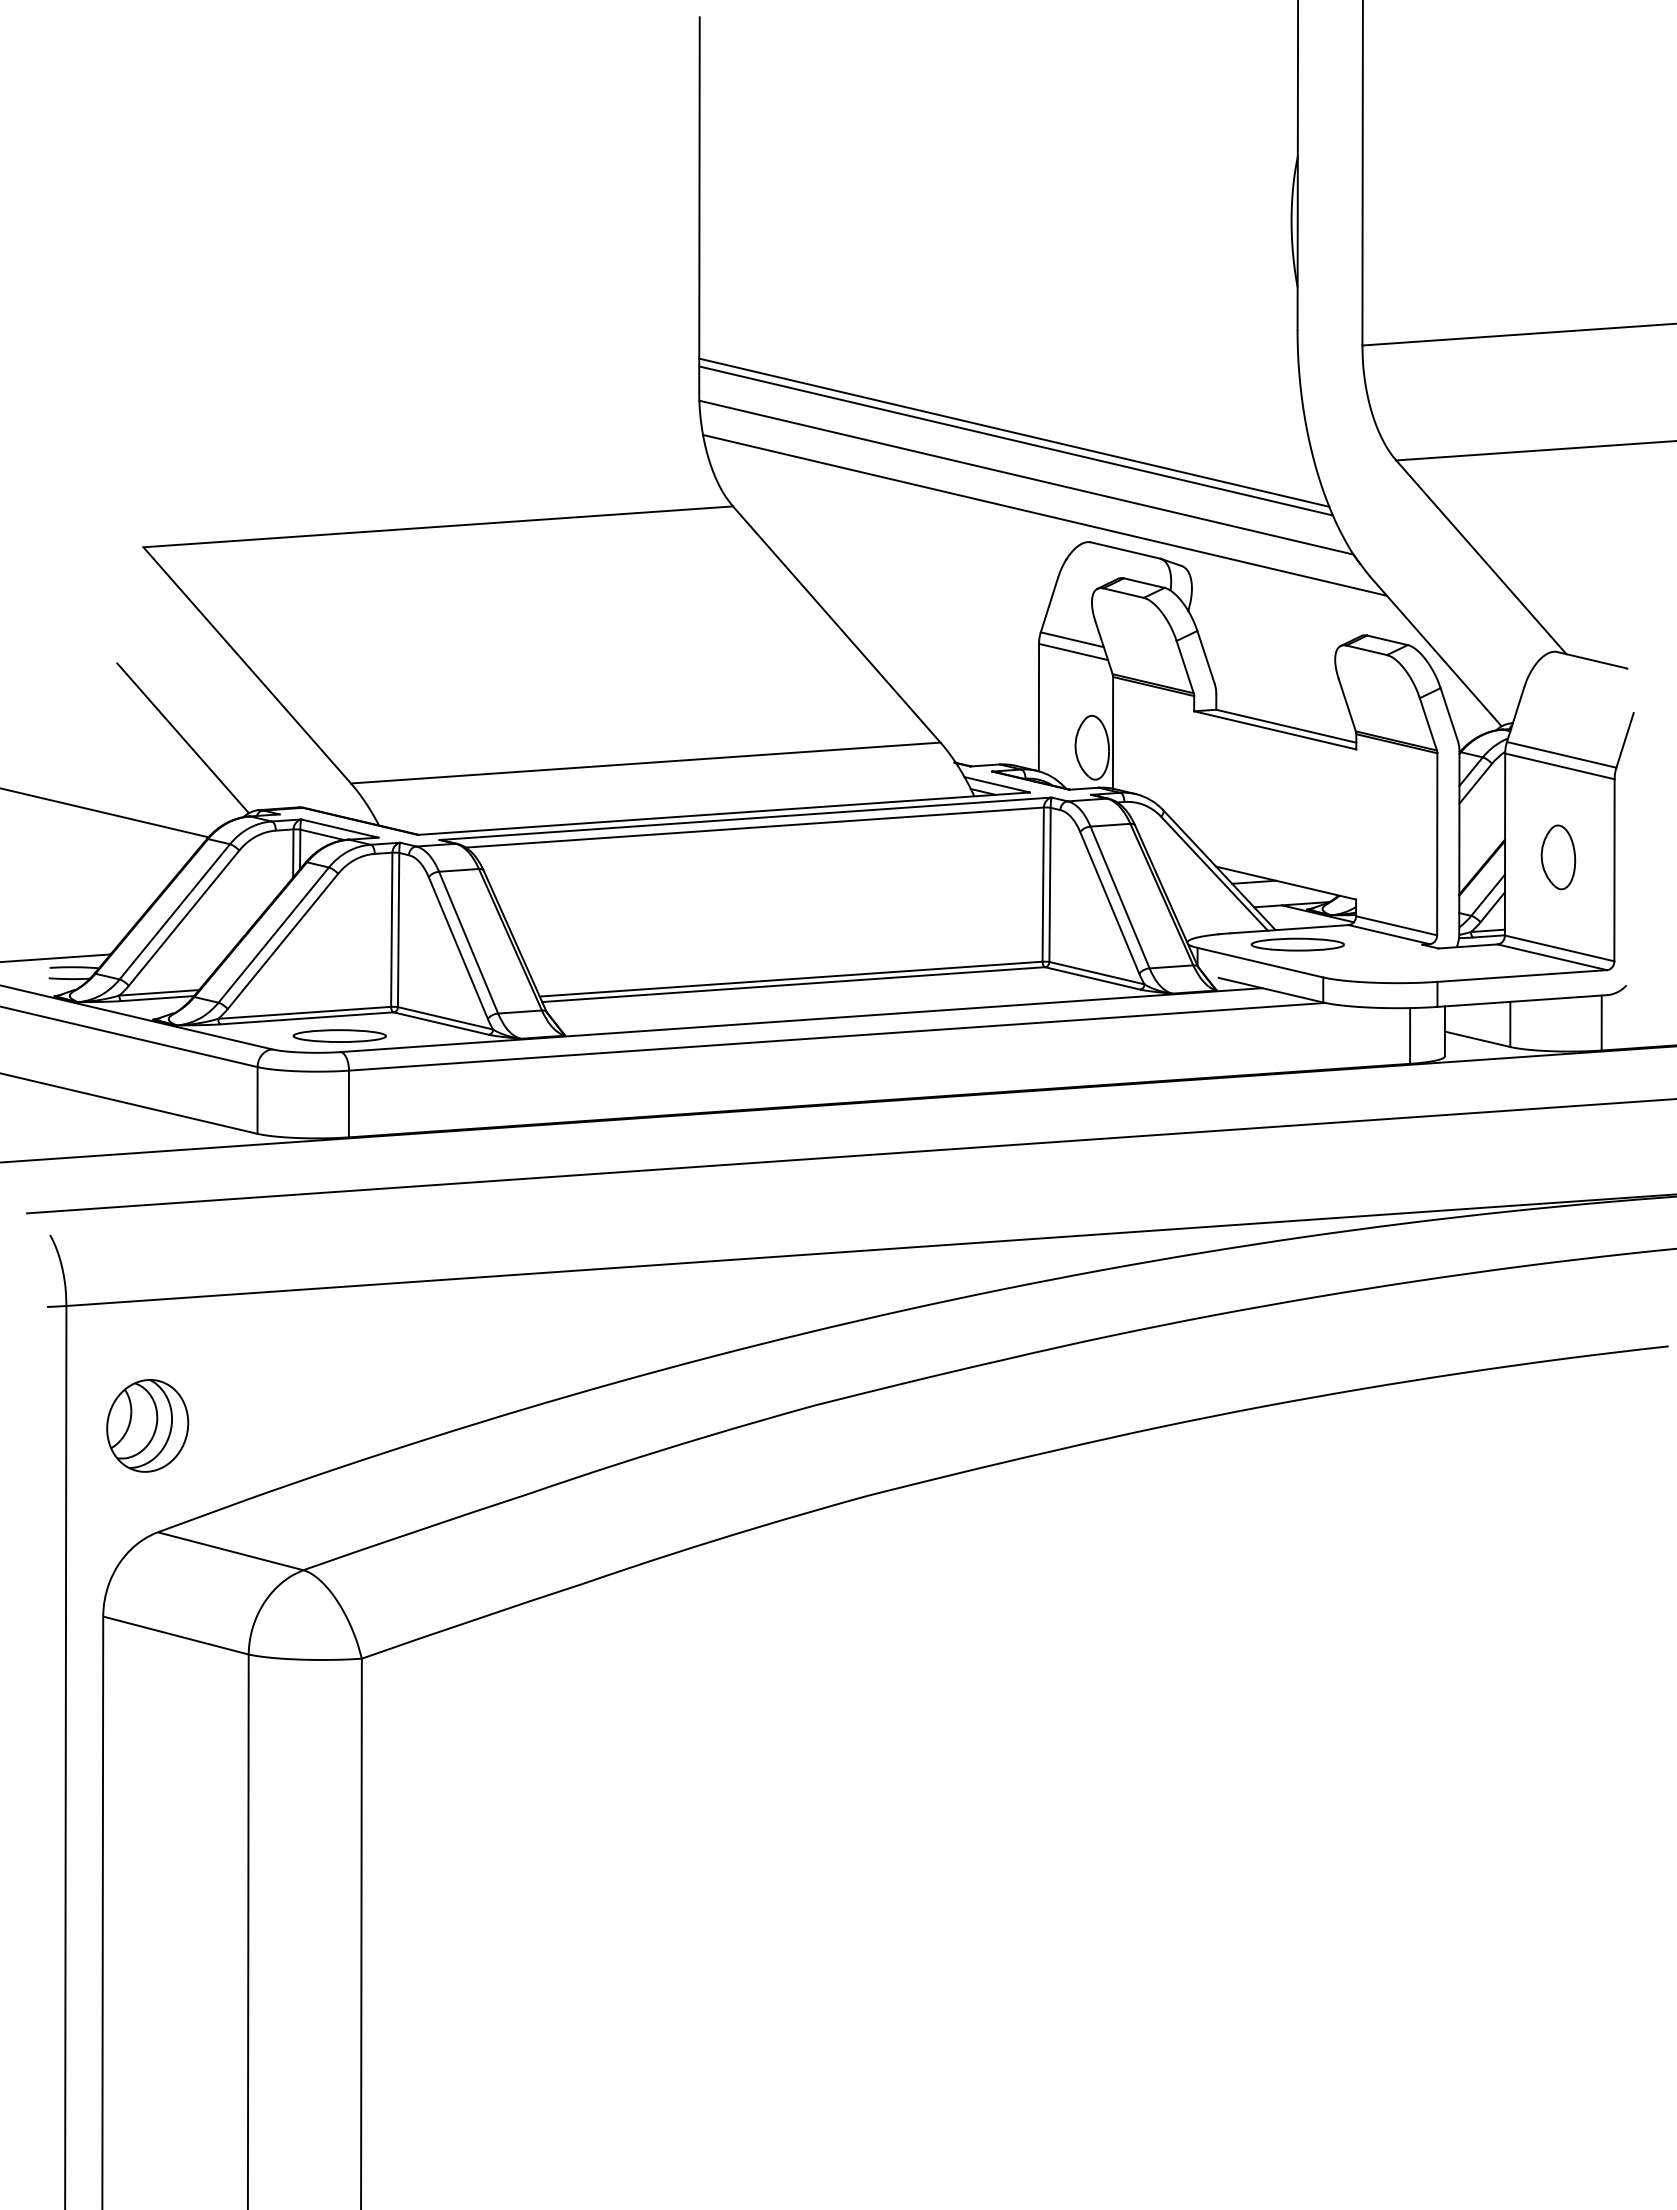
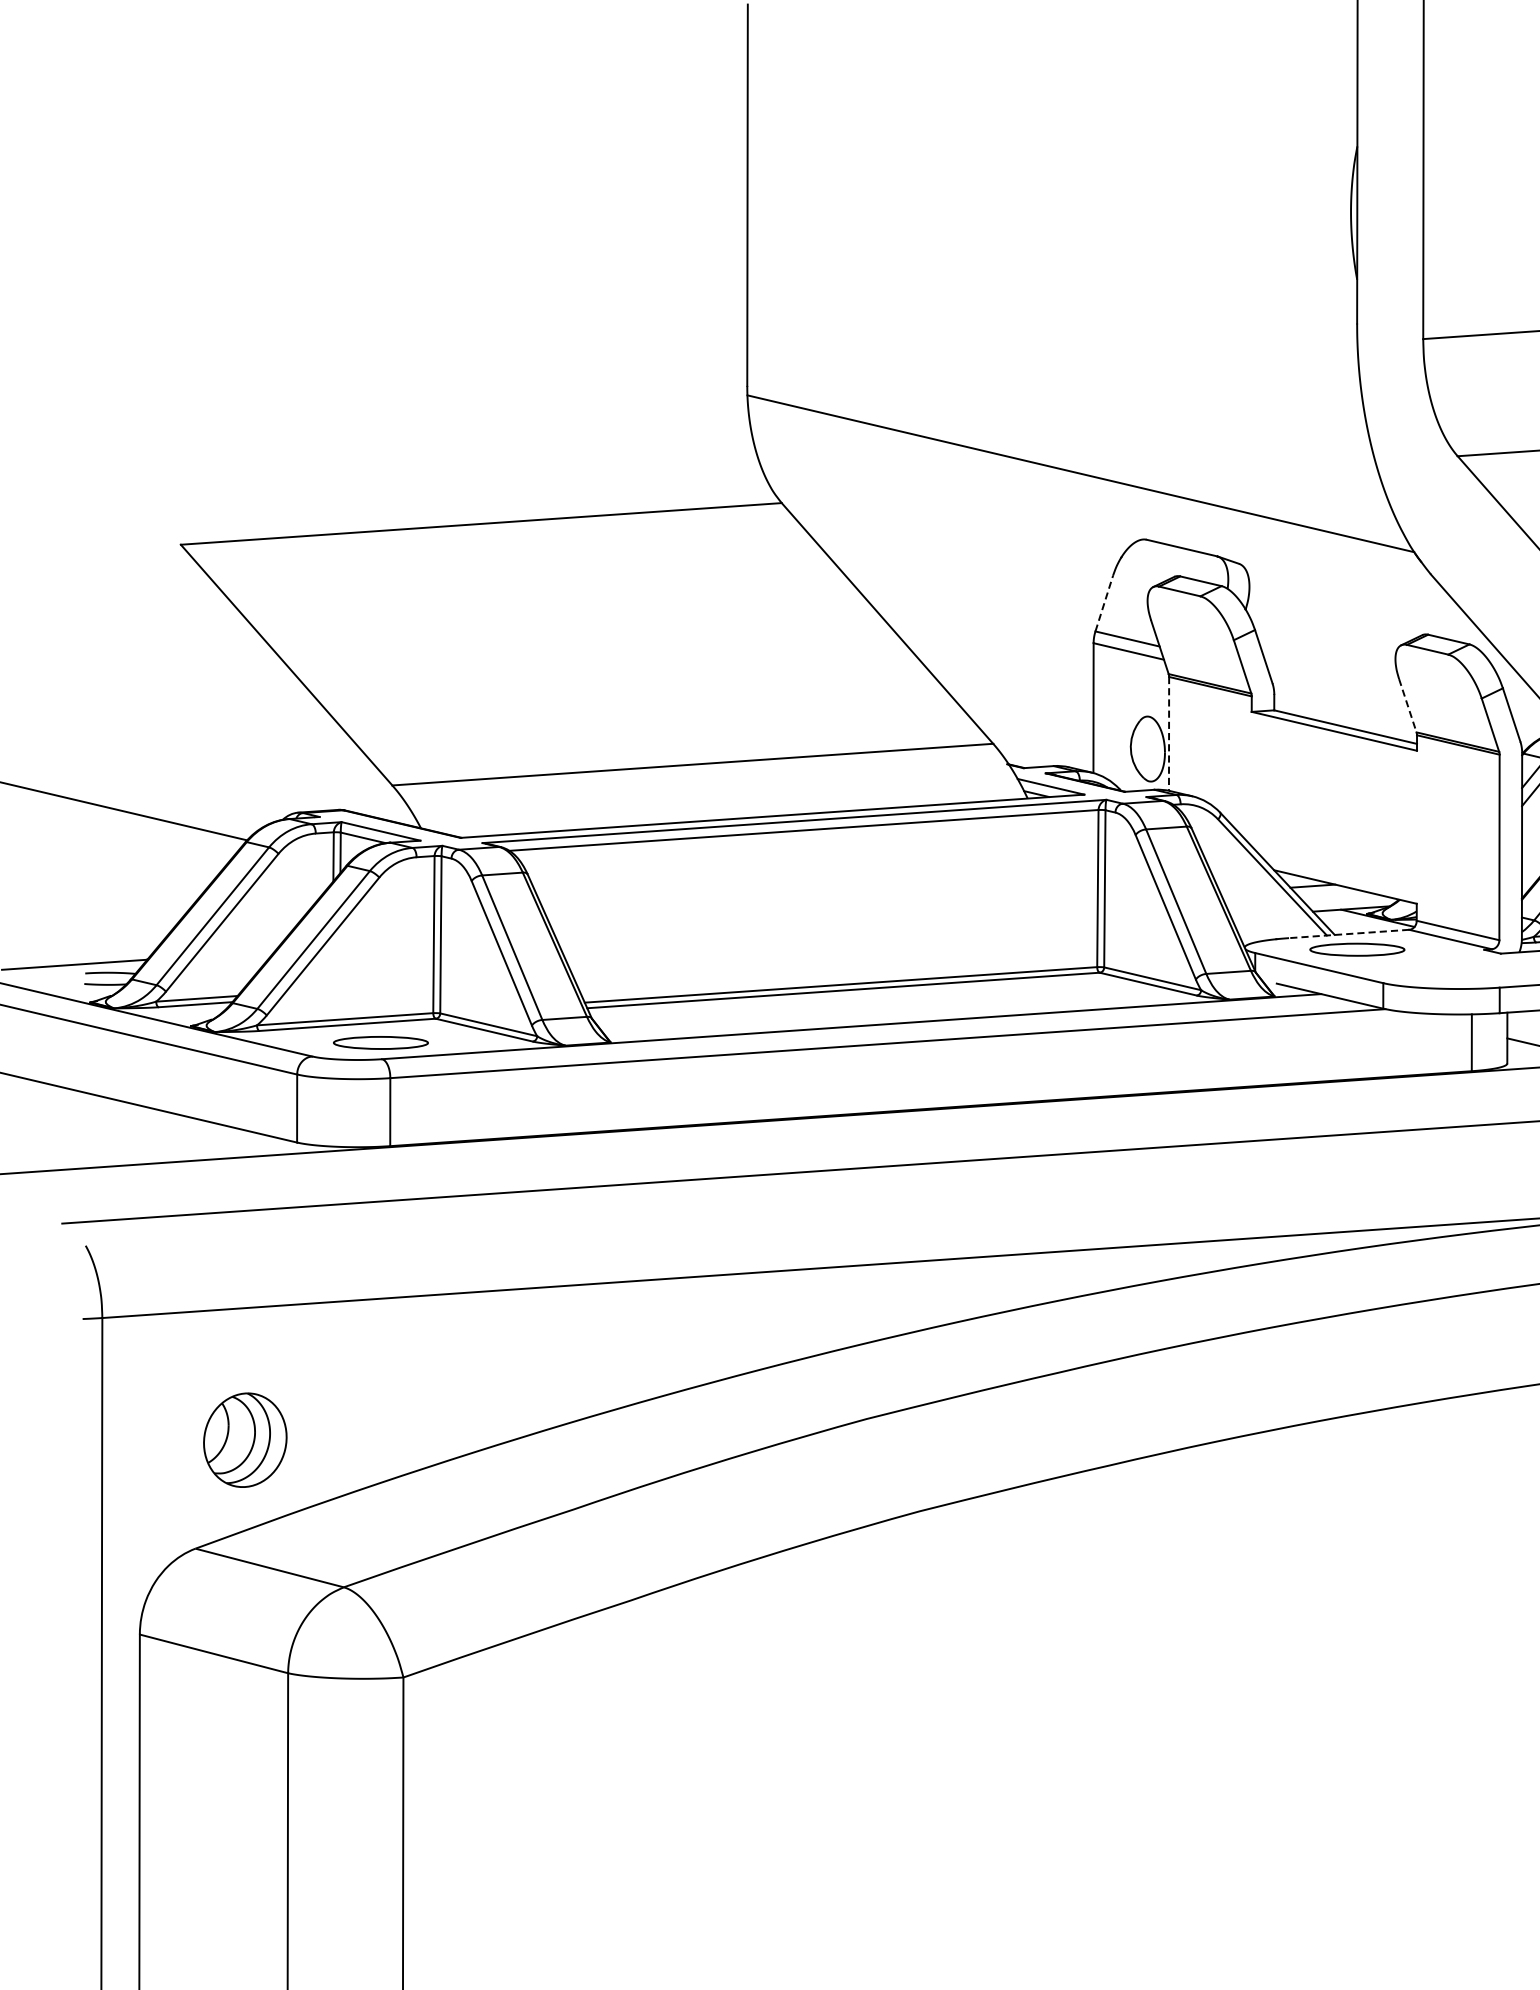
line: (1014, 432) -> (1068, 427), removed
line: (1015, 440) -> (1069, 435), removed
line: (1044, 514) -> (1099, 511), removed
line: (1049, 605) -> (1104, 604), solid -> dashed
line: (1347, 705) -> (1408, 705), solid -> dashed
line: (1113, 732) -> (1169, 733), solid -> dashed
line: (182, 738) -> (220, 739), removed
line: (1289, 929) -> (1348, 934), solid -> dashed
part: (147, 1425) -> (245, 1439), moved

